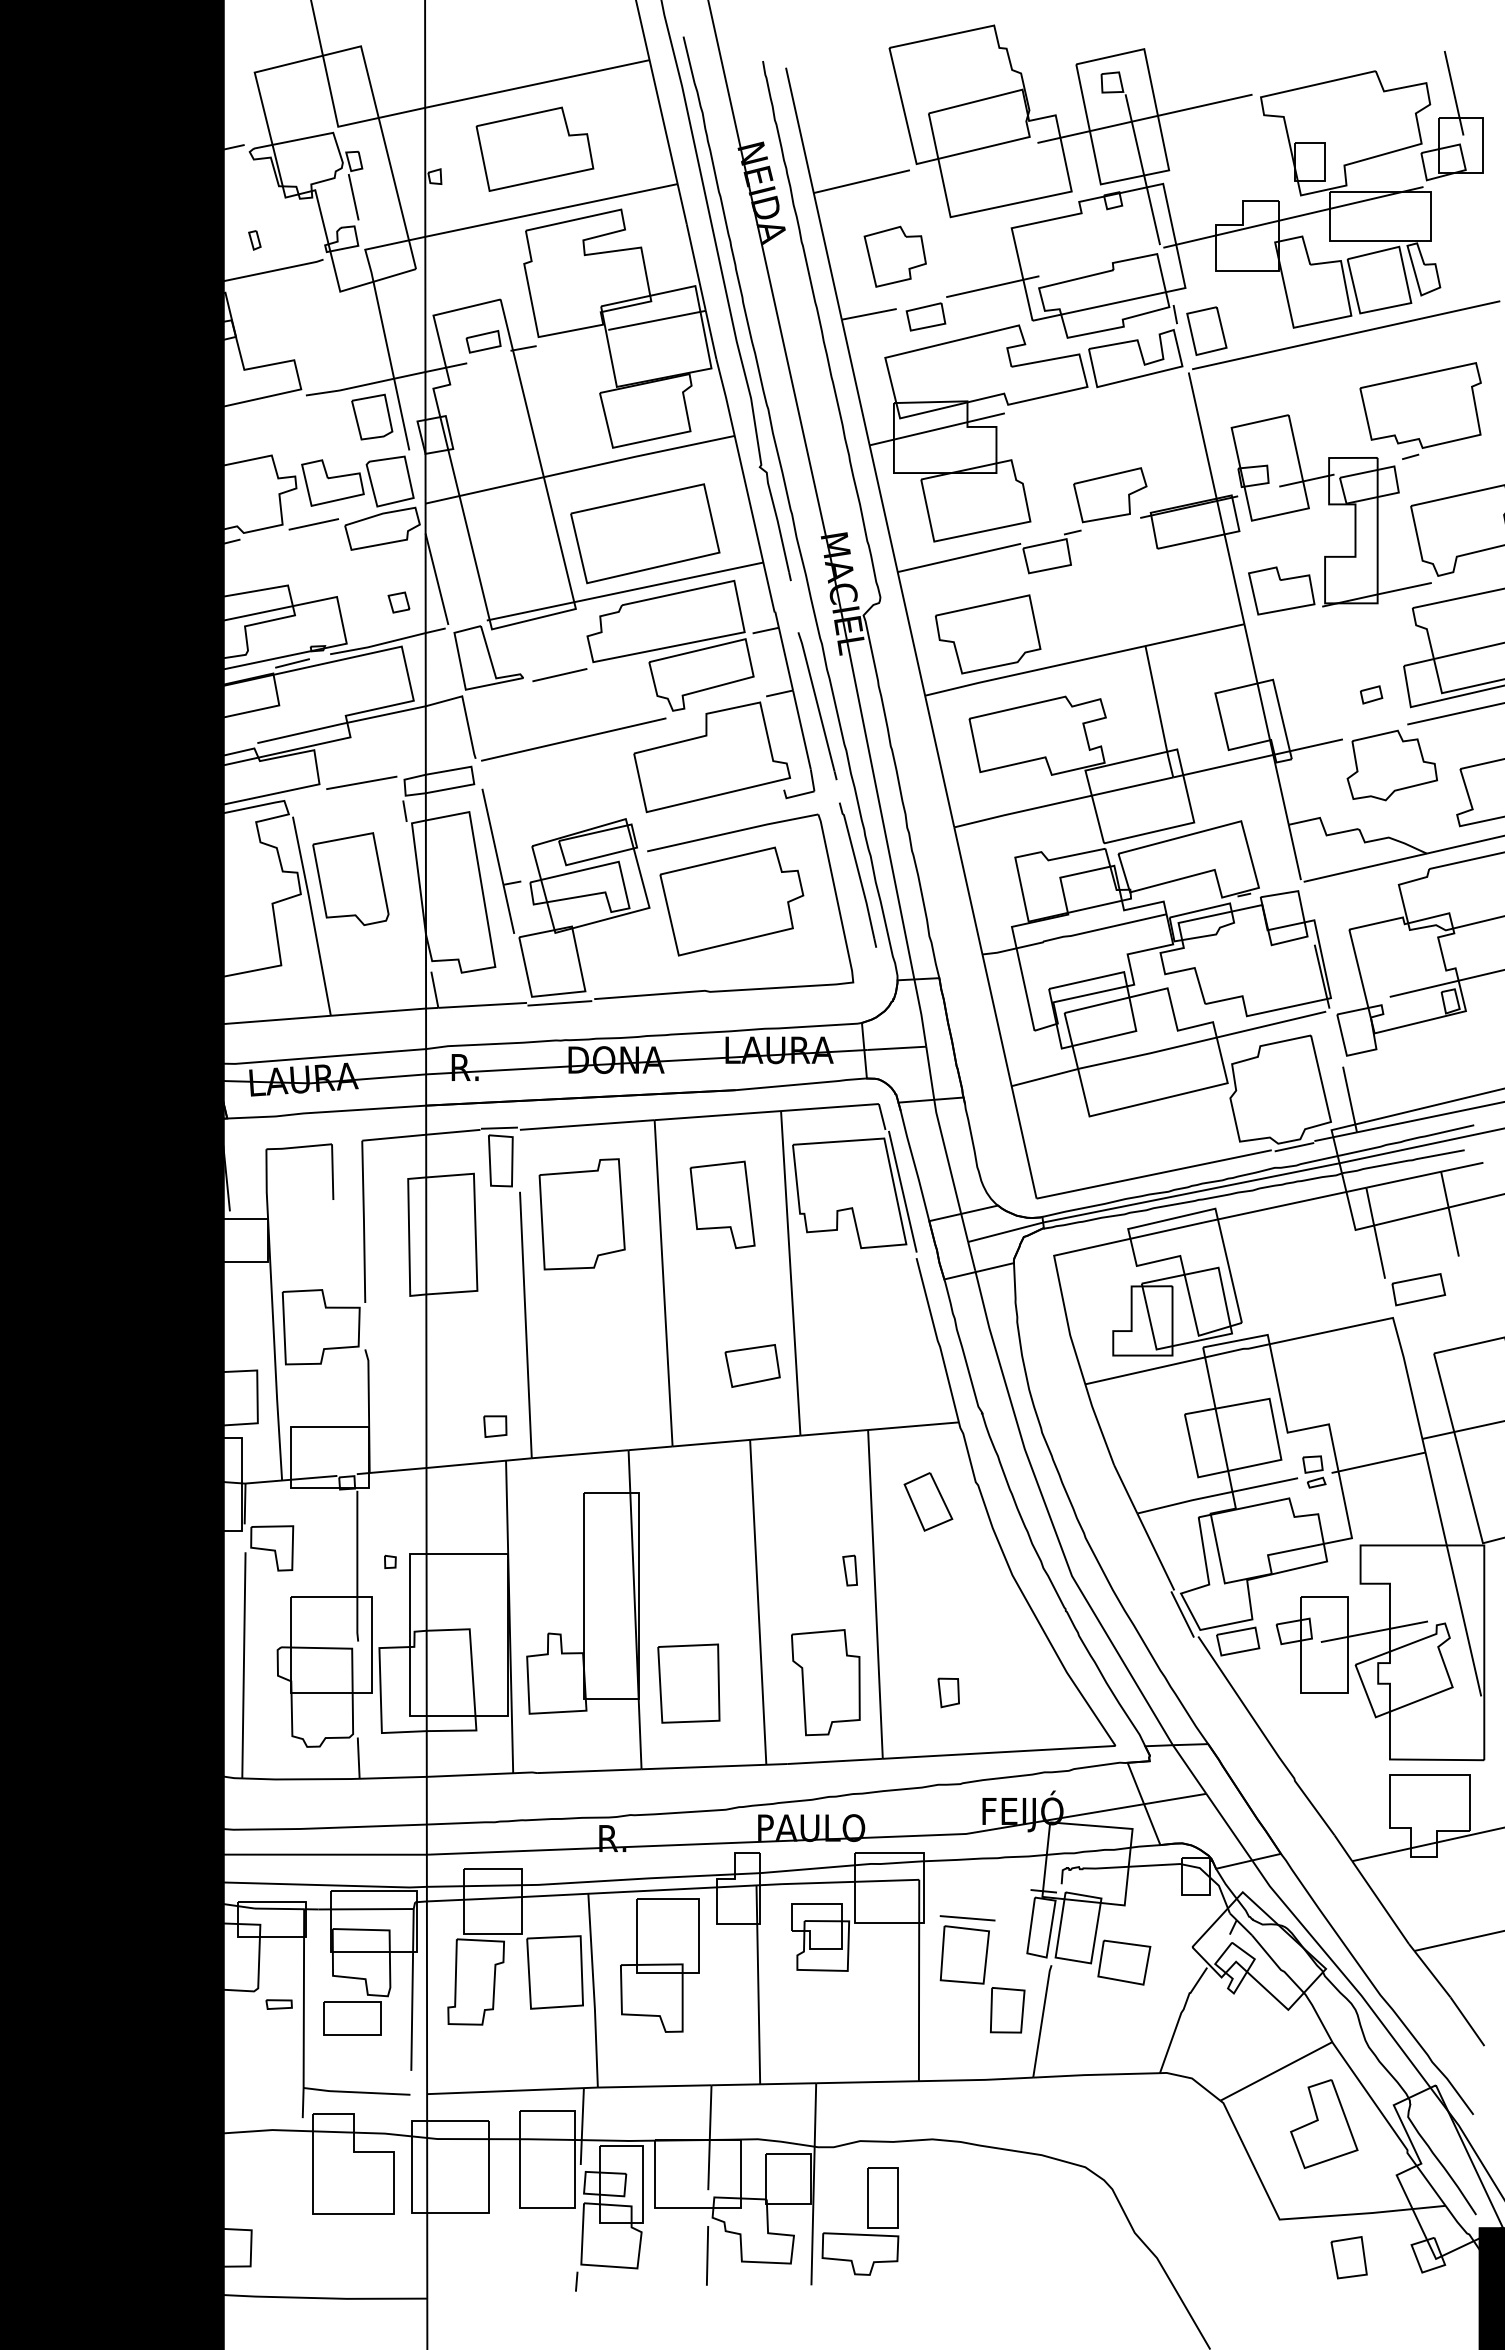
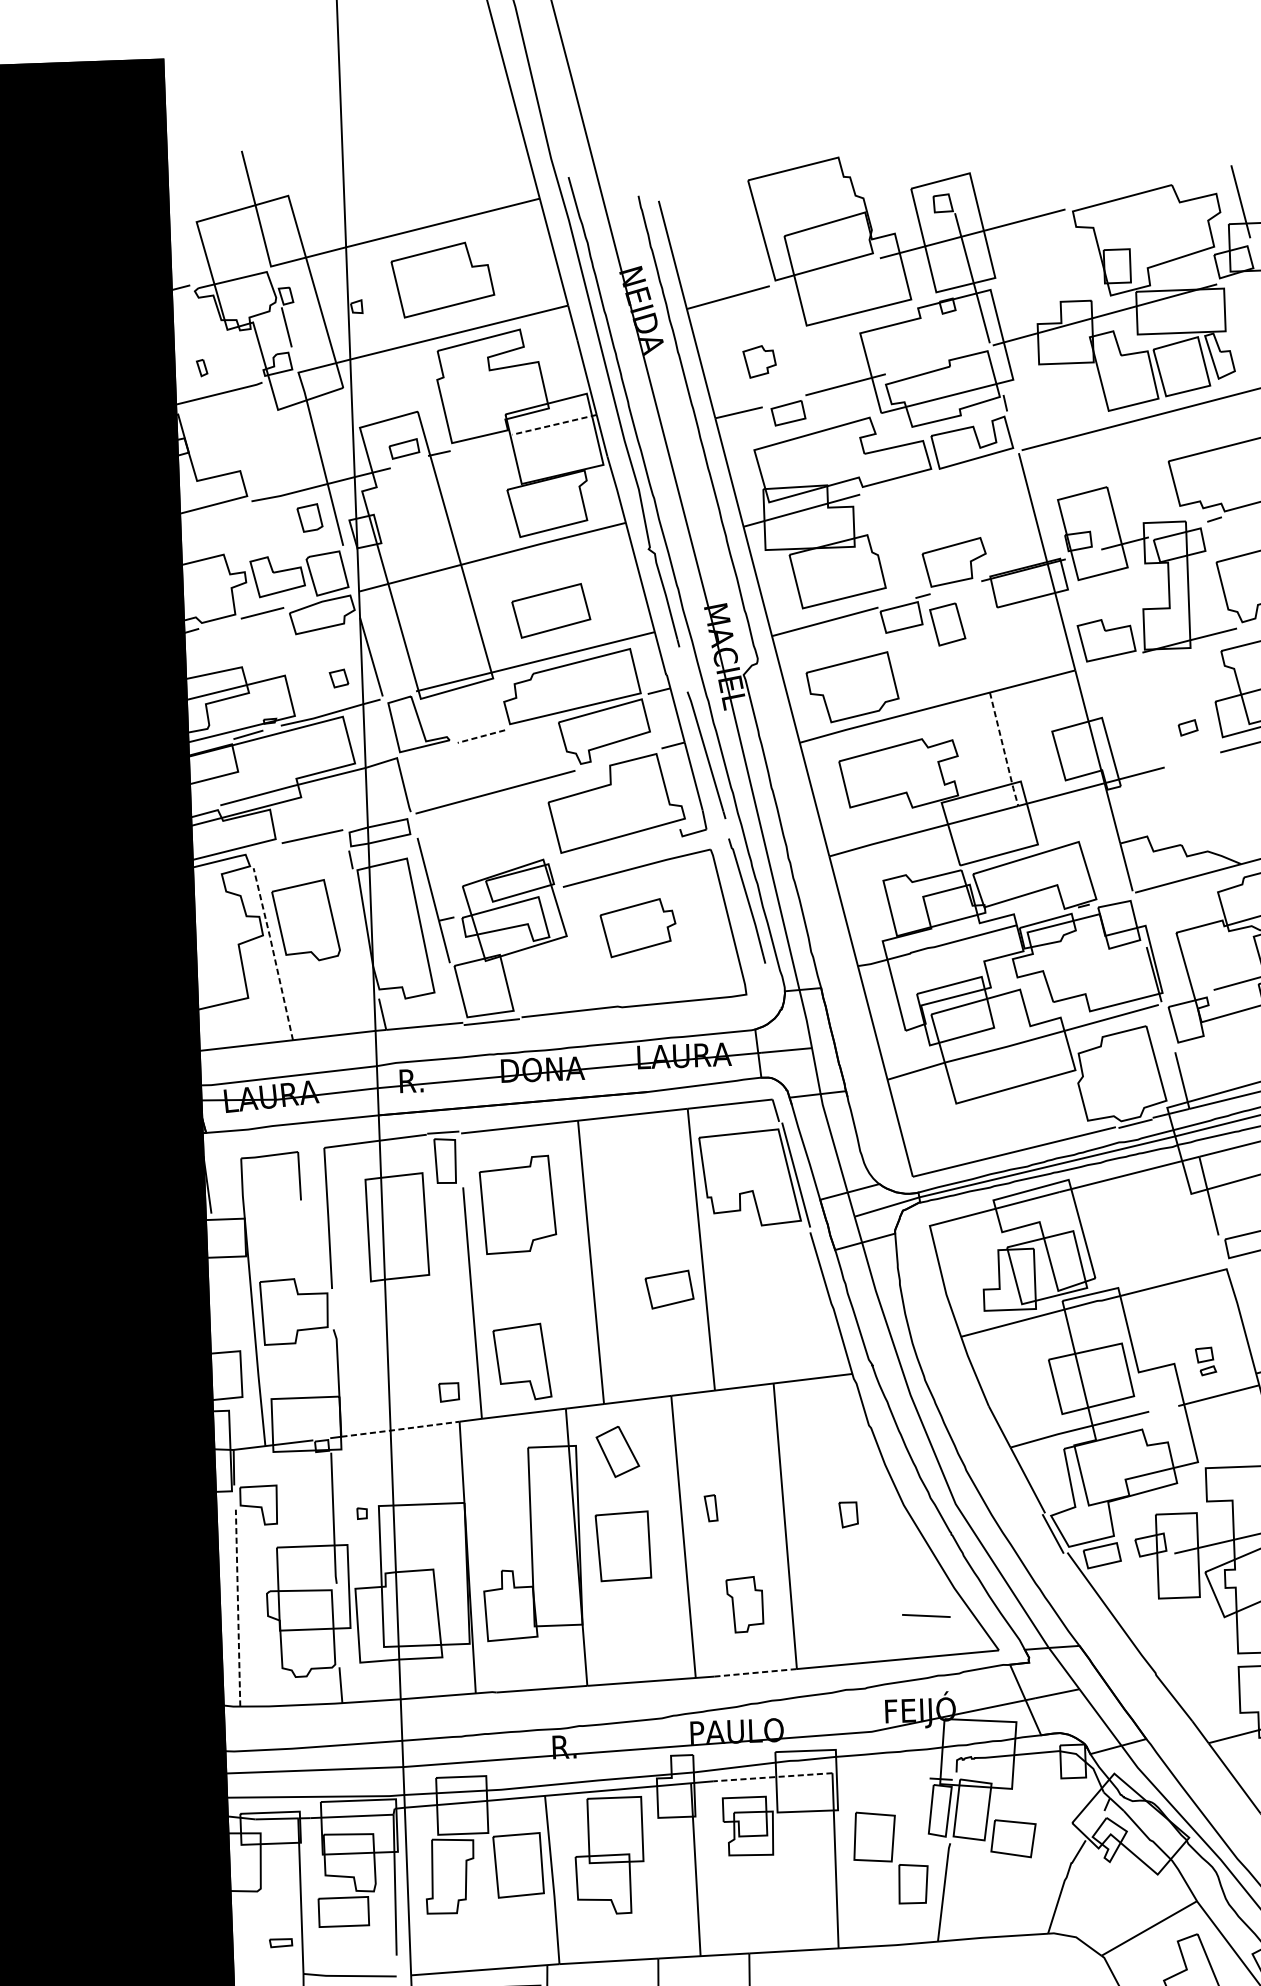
part: (894, 256) -> (759, 361), size x0.6
line: (657, 320) -> (555, 424), solid -> dashed
part: (1206, 330) -> (947, 623), moved
part: (372, 416) -> (310, 517), size x0.7
part: (645, 533) -> (551, 610), size x0.6
line: (559, 675) -> (481, 736), solid -> dashed
line: (1159, 713) -> (1004, 750), solid -> dashed
part: (1392, 765) -> (1208, 788), removed
part: (731, 901) -> (637, 928), size x0.6
line: (312, 915) -> (273, 953), solid -> dashed
part: (722, 1204) -> (522, 1361), moved
part: (752, 1365) -> (669, 1289), moved
line: (437, 1467) -> (400, 1429), solid -> dashed
part: (1314, 1471) -> (1206, 1361), moved
part: (928, 1501) -> (617, 1451), moved
part: (849, 1570) -> (710, 1508), moved
line: (243, 1664) -> (237, 1607), solid -> dashed
part: (825, 1682) -> (744, 1604), size x0.6
part: (688, 1683) -> (623, 1546), moved
part: (948, 1692) -> (848, 1514), moved
line: (835, 1761) -> (755, 1672), solid -> dashed
line: (850, 1881) -> (772, 1776), solid -> dashed
line: (967, 1918) -> (926, 1616), moved
part: (278, 2004) -> (280, 1942), moved

